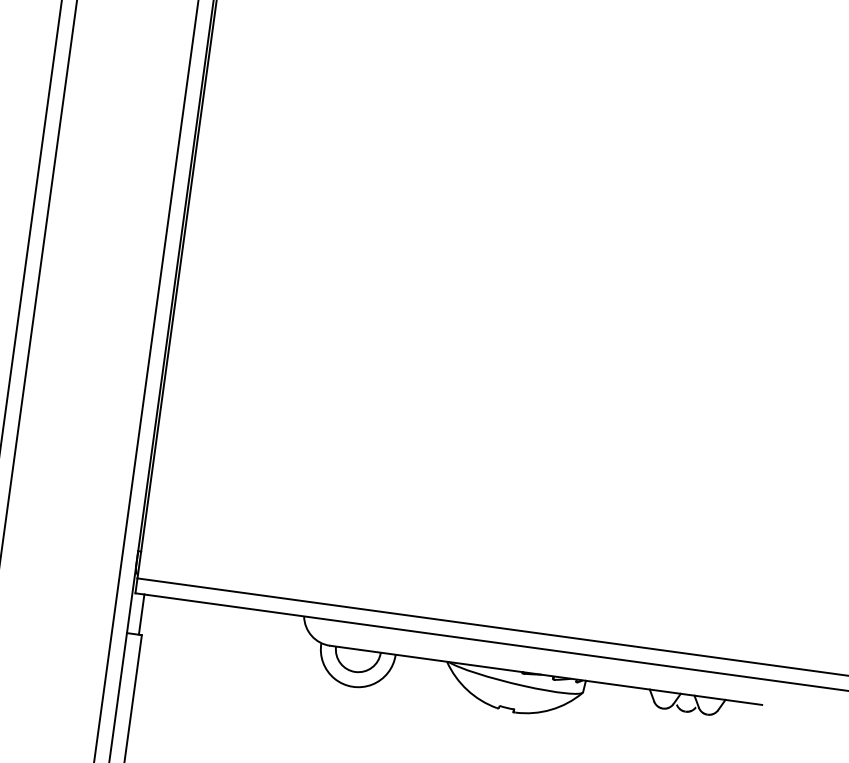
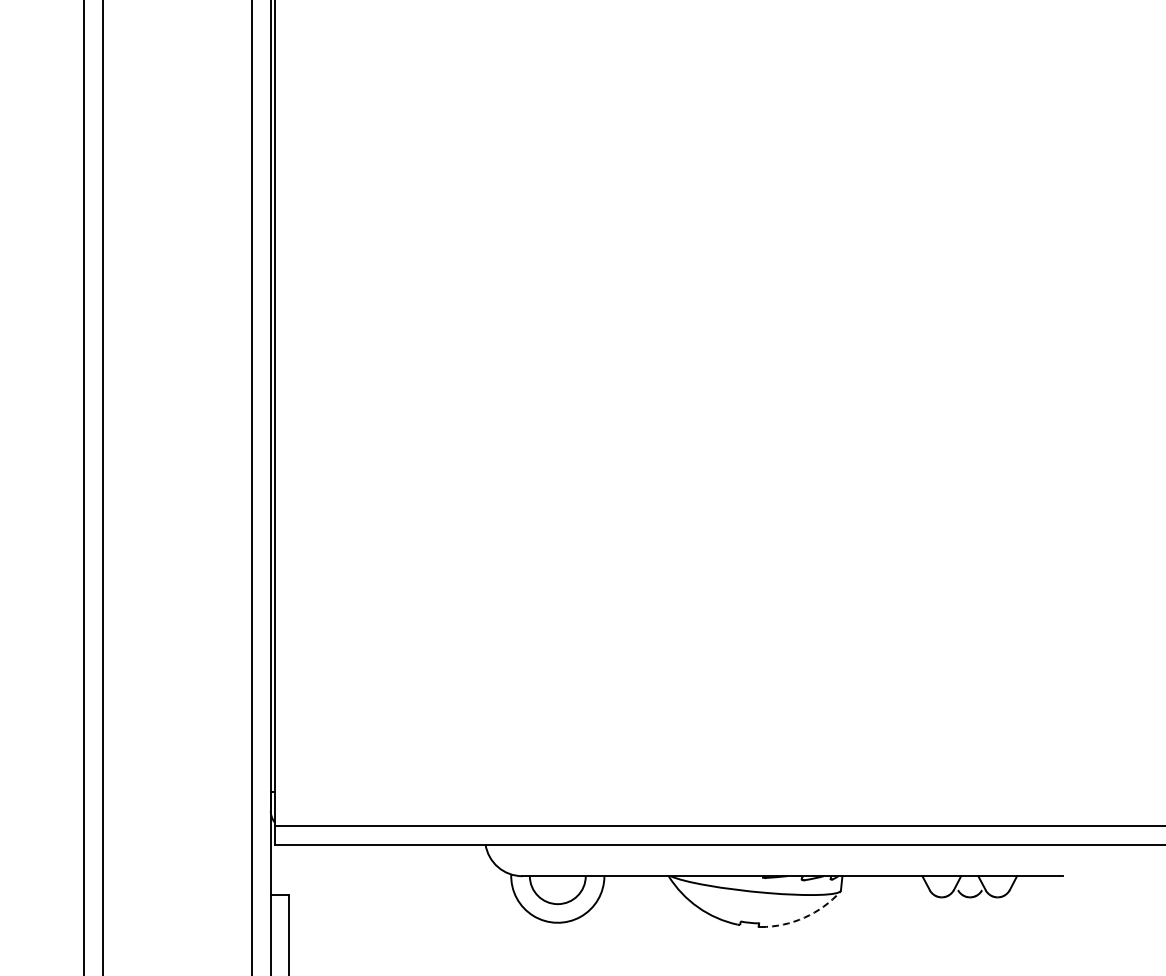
line: (141, 614) -> (285, 869), removed
arc: (551, 709) -> (804, 917), solid -> dashed

